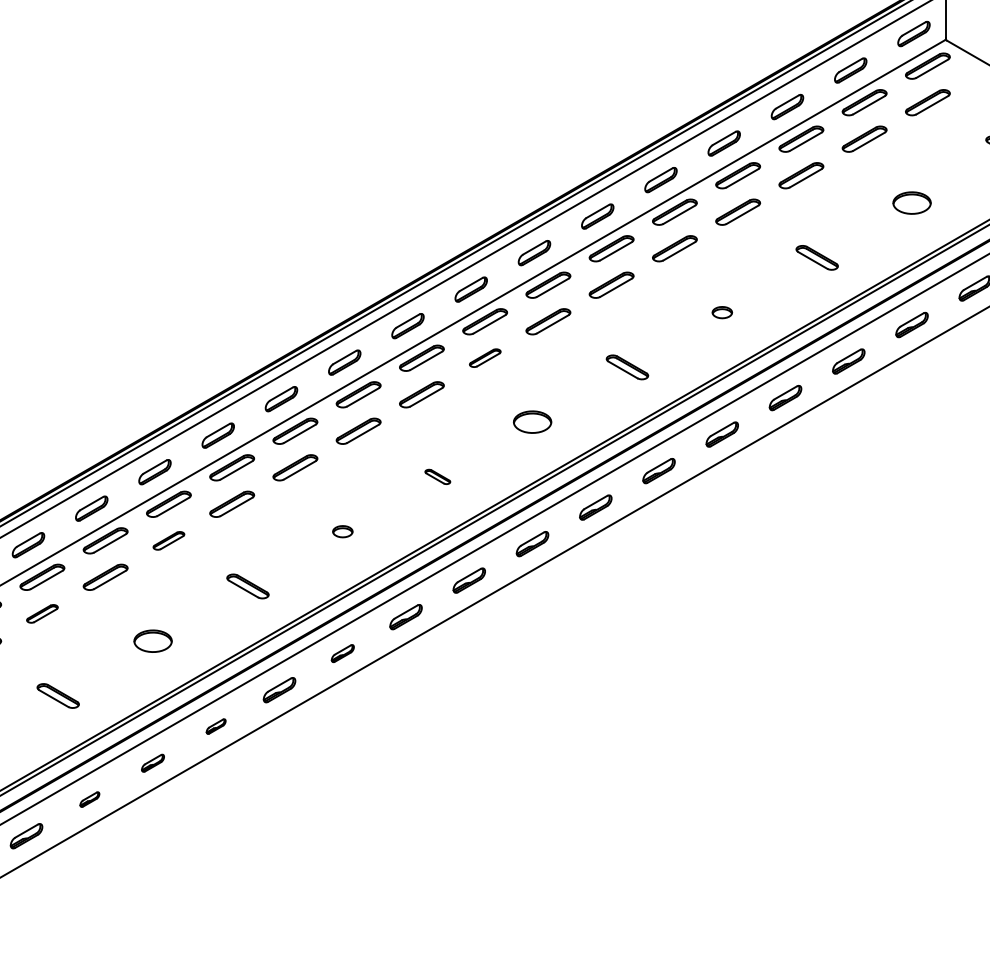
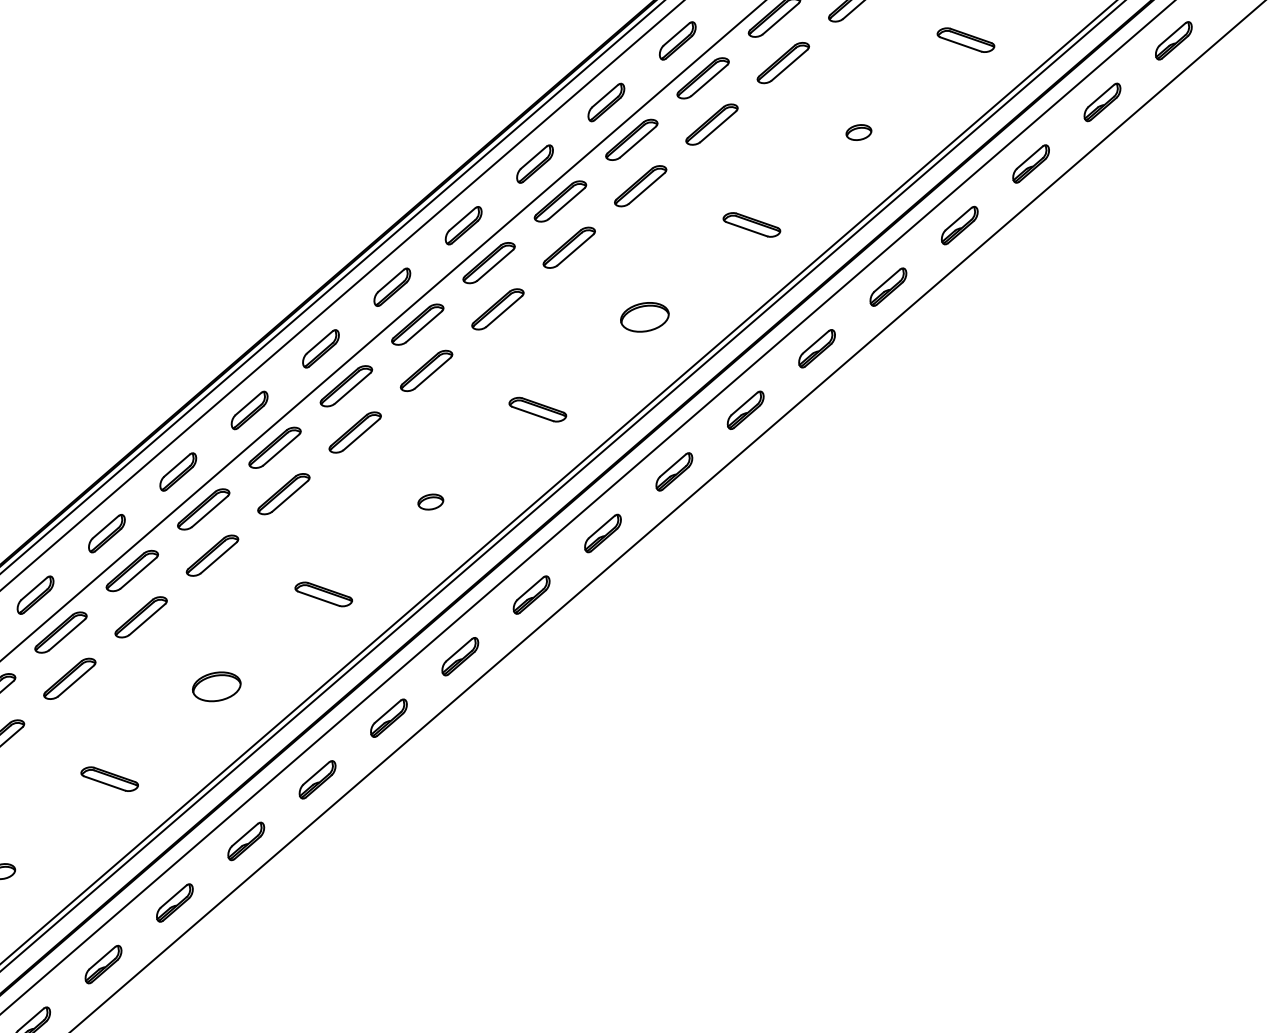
part: (485, 357) -> (569, 246), size x1.43
part: (437, 476) -> (537, 409), size x1.67
part: (168, 540) -> (211, 555), size x1.43
part: (42, 613) -> (69, 678), size x1.43
part: (342, 653) -> (459, 656), size x1.43
part: (215, 726) -> (316, 779), size x1.67
part: (152, 763) -> (245, 841), size x1.43
part: (89, 799) -> (174, 902), size x1.67

